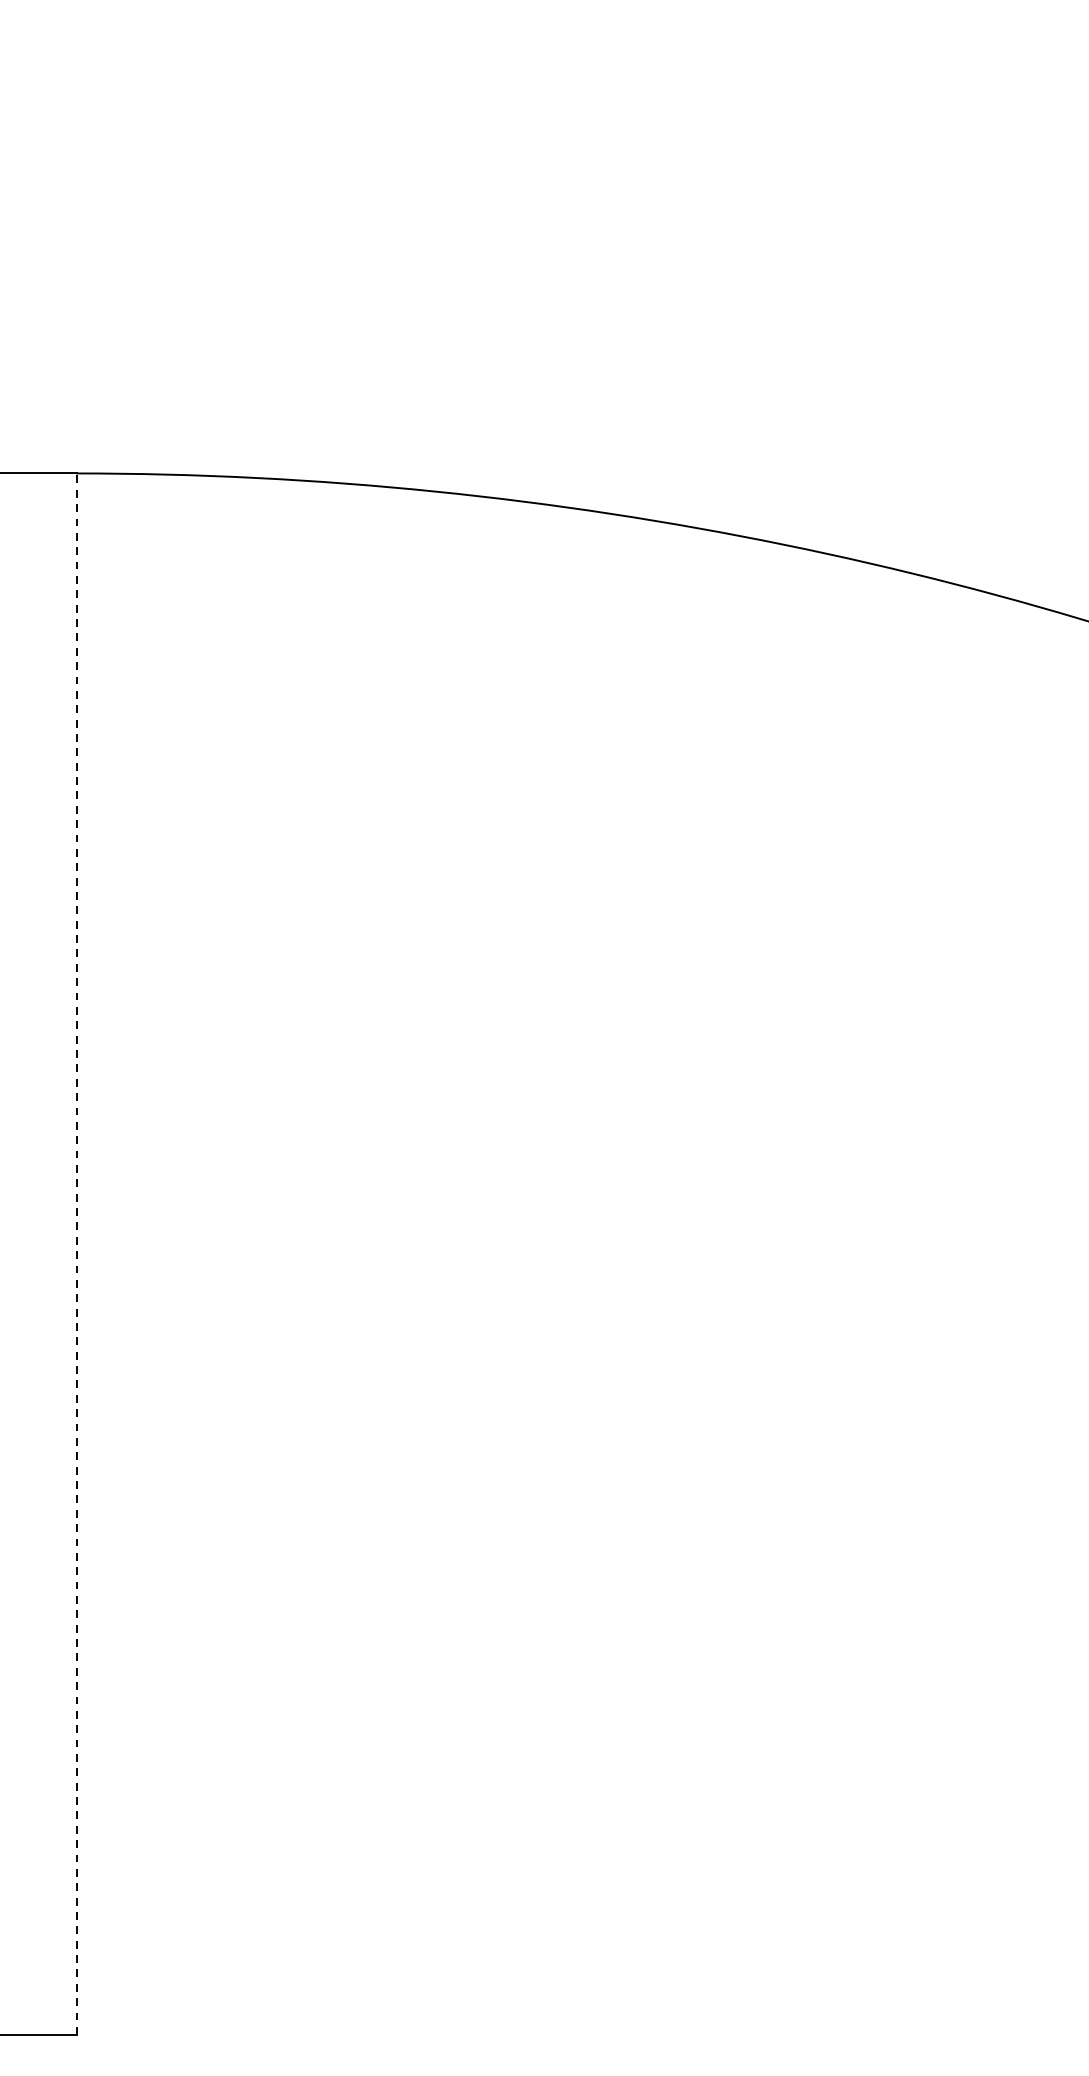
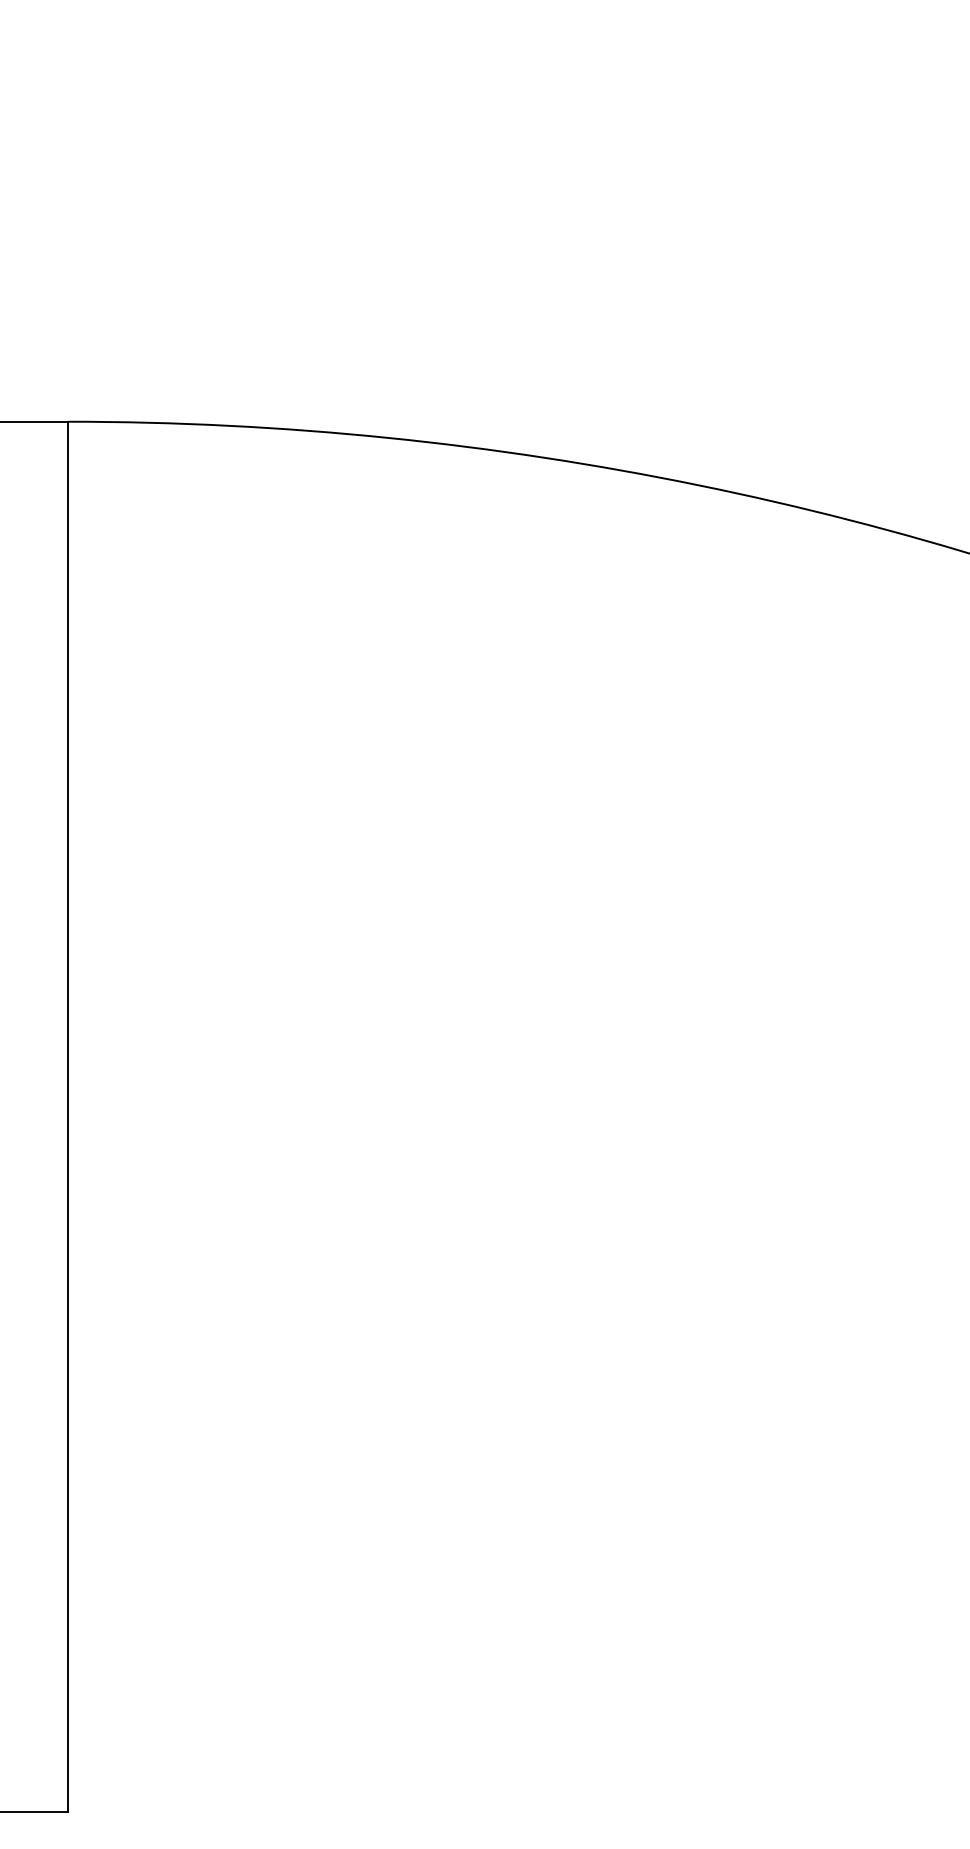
line: (76, 1253) -> (68, 1116), dashed -> solid

